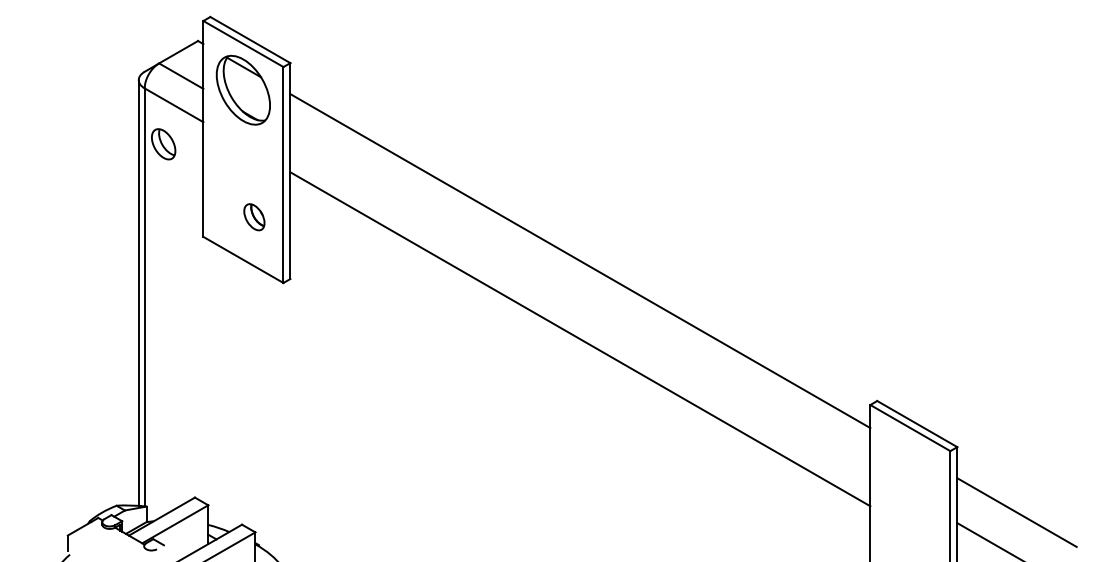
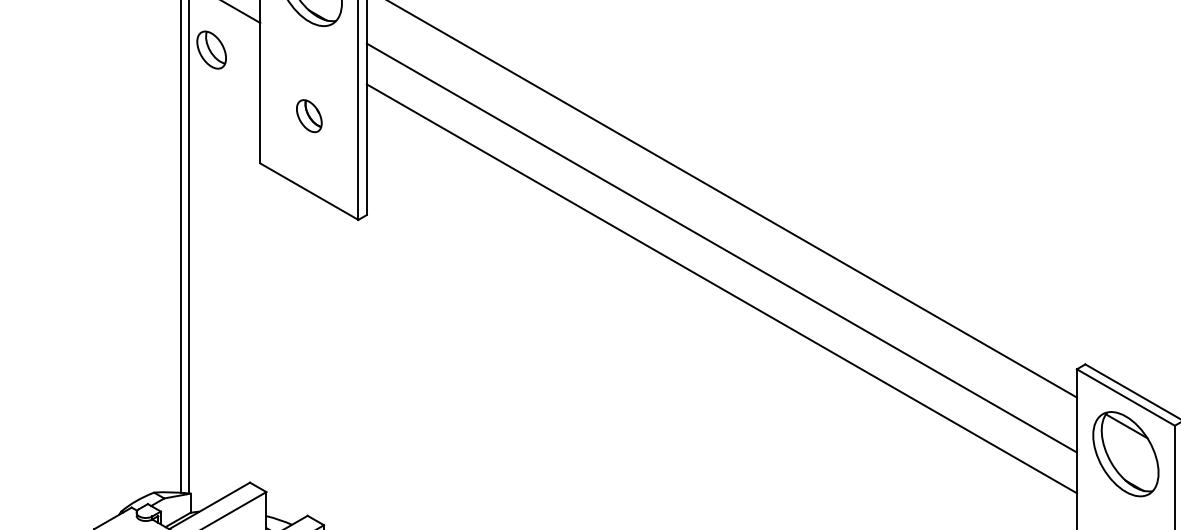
part: (254, 217) -> (309, 116), moved
line: (580, 306) -> (722, 248), added
part: (909, 474) -> (1124, 454), added

